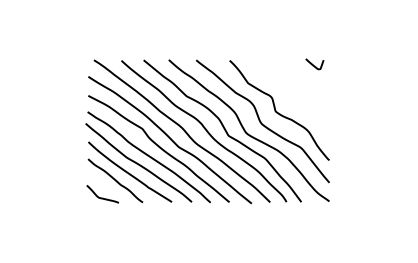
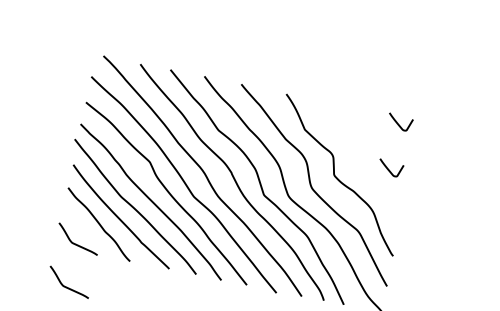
curve: (313, 98) -> (388, 168), added
curve: (102, 229) -> (68, 286), added

